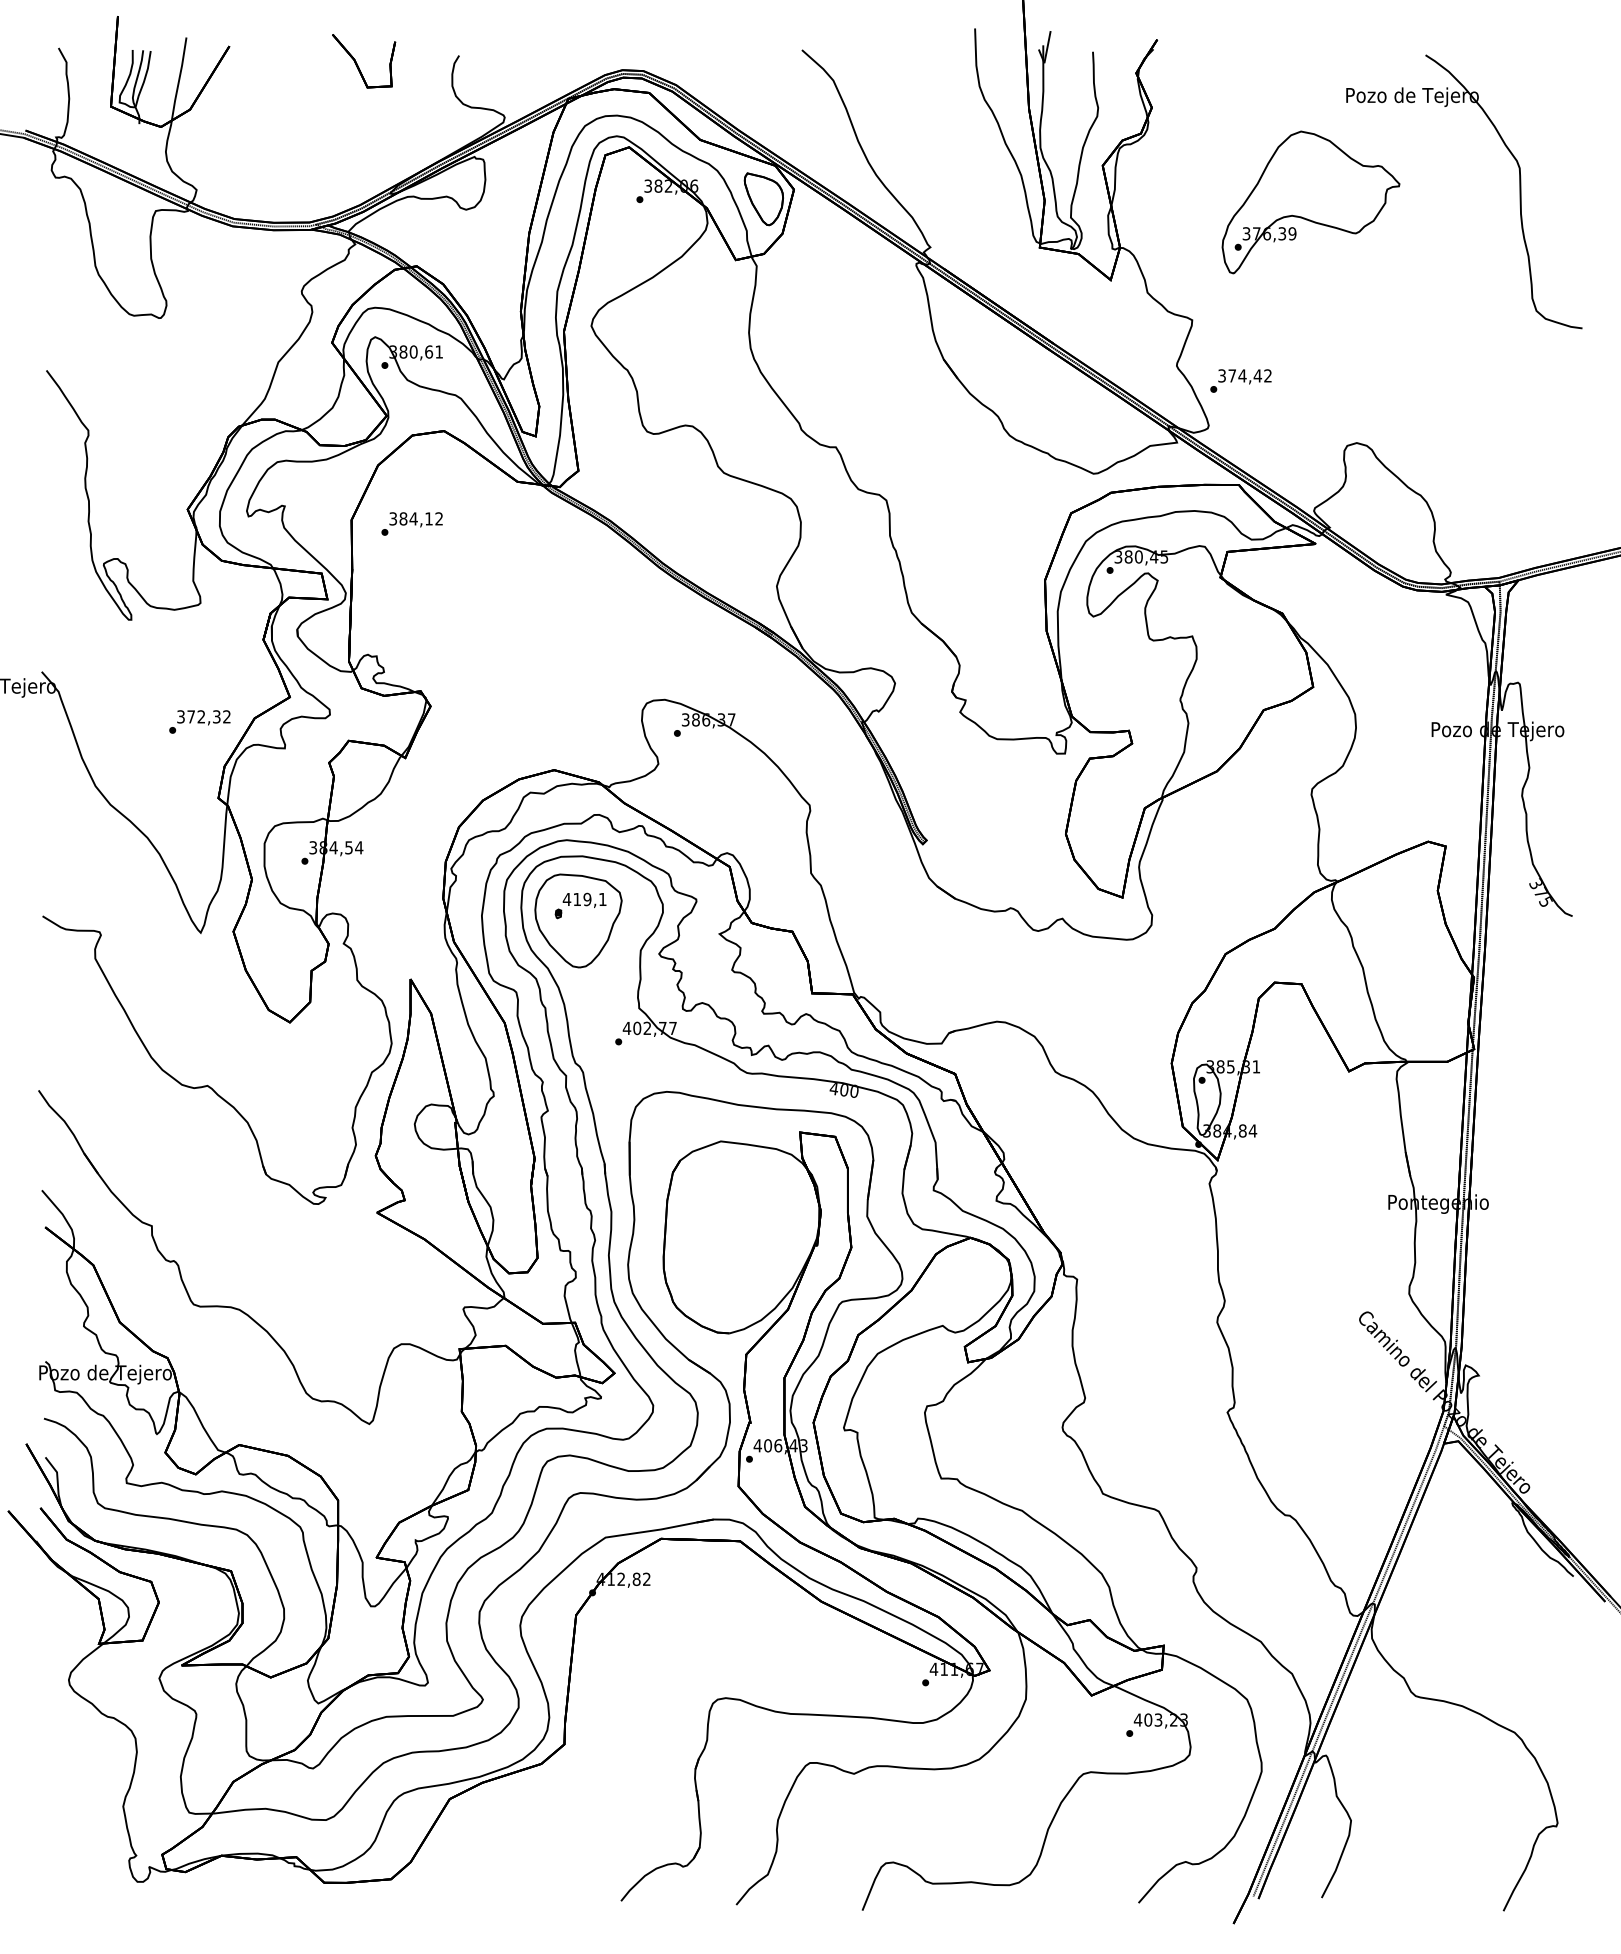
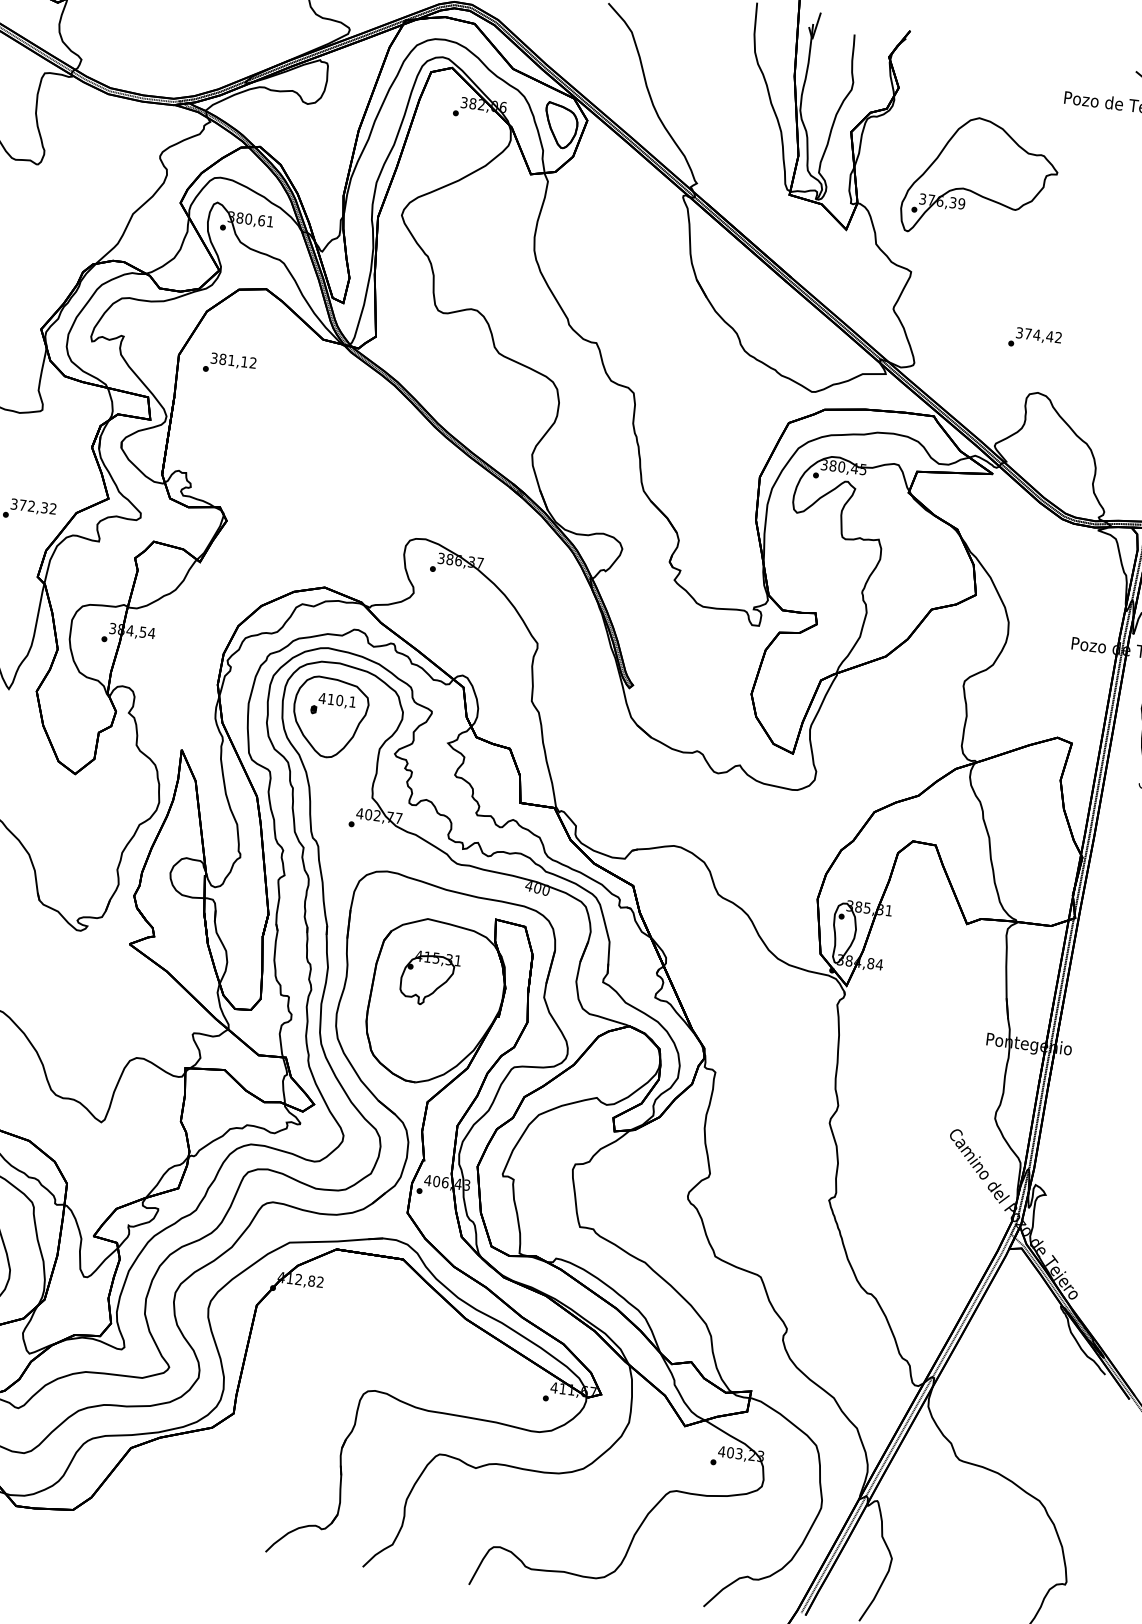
part: (1310, 202) -> (980, 179), moved
text: (1240, 380) -> (1034, 338), moved
text: (413, 518) -> (231, 360), 384,12 -> 381,12
text: (587, 899) -> (339, 700), 419,1 -> 410,1
part: (731, 1210) -> (429, 978), added

